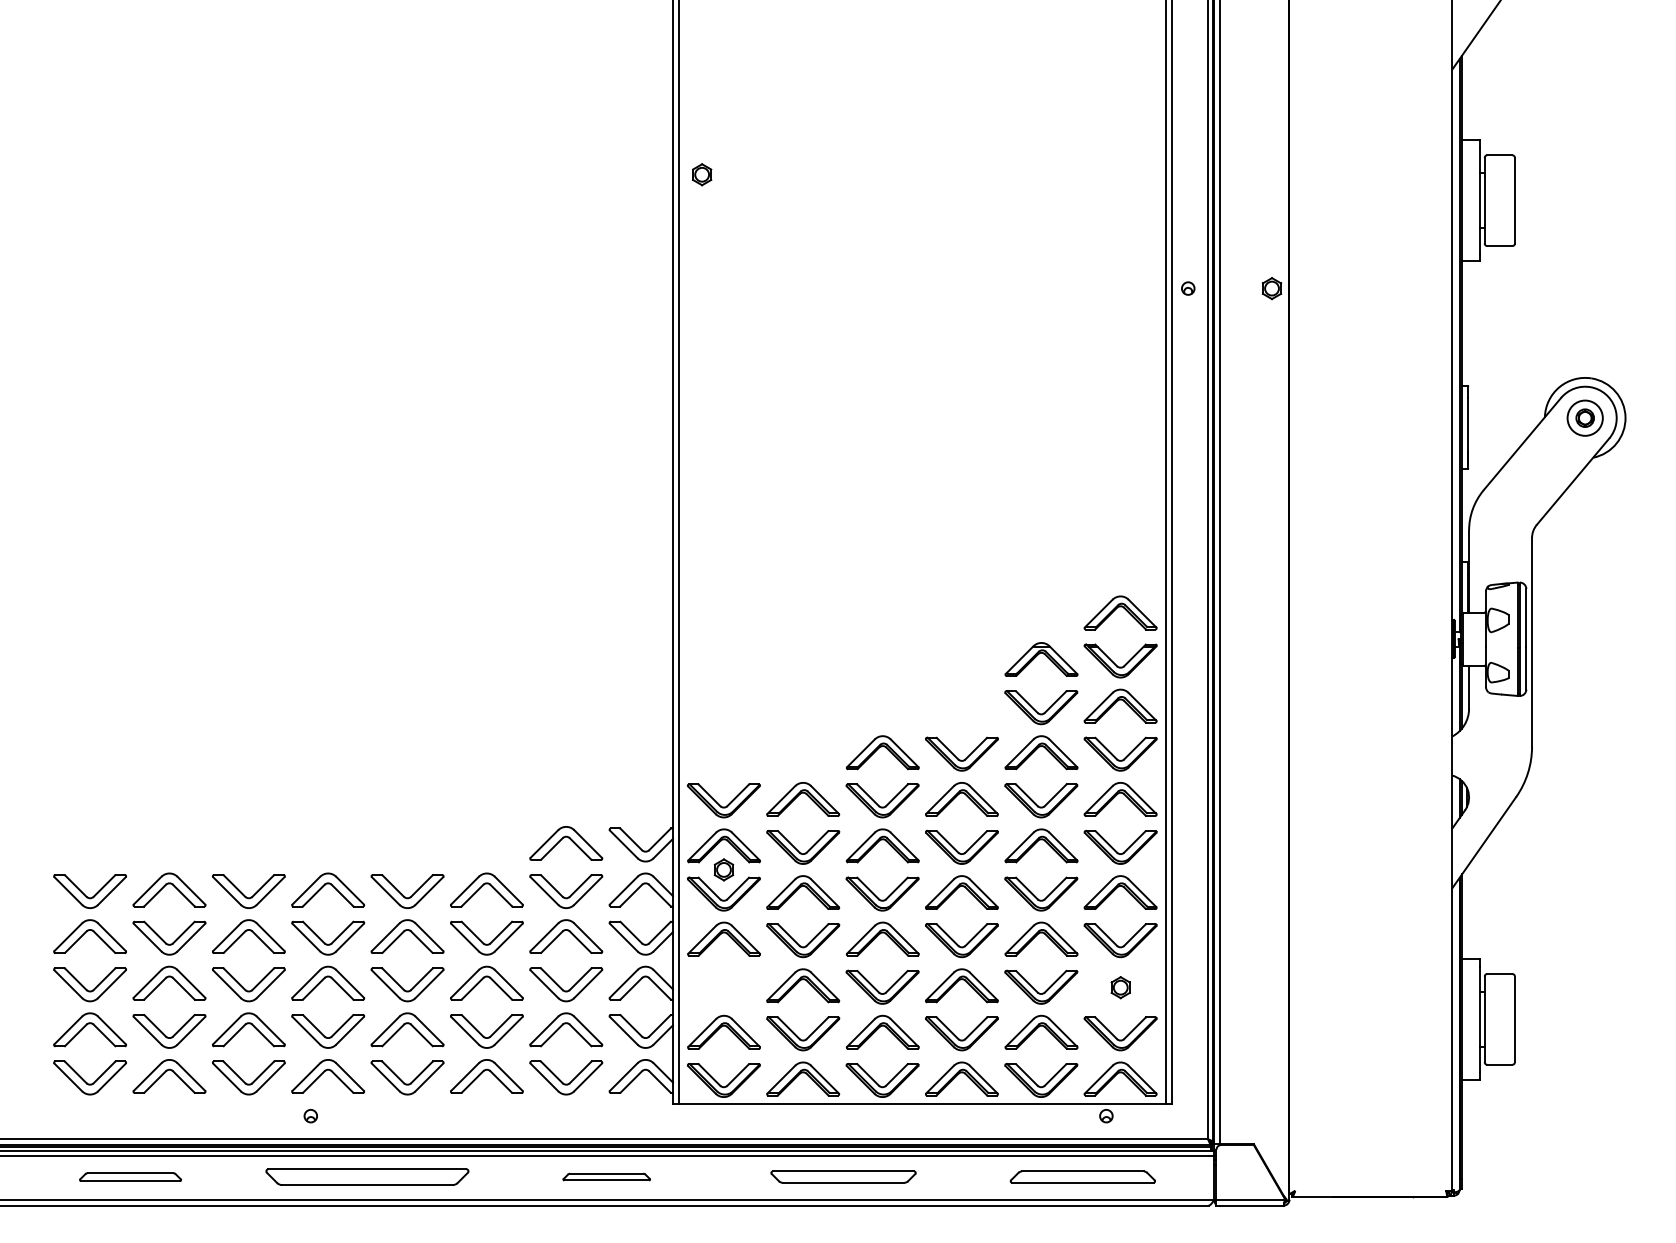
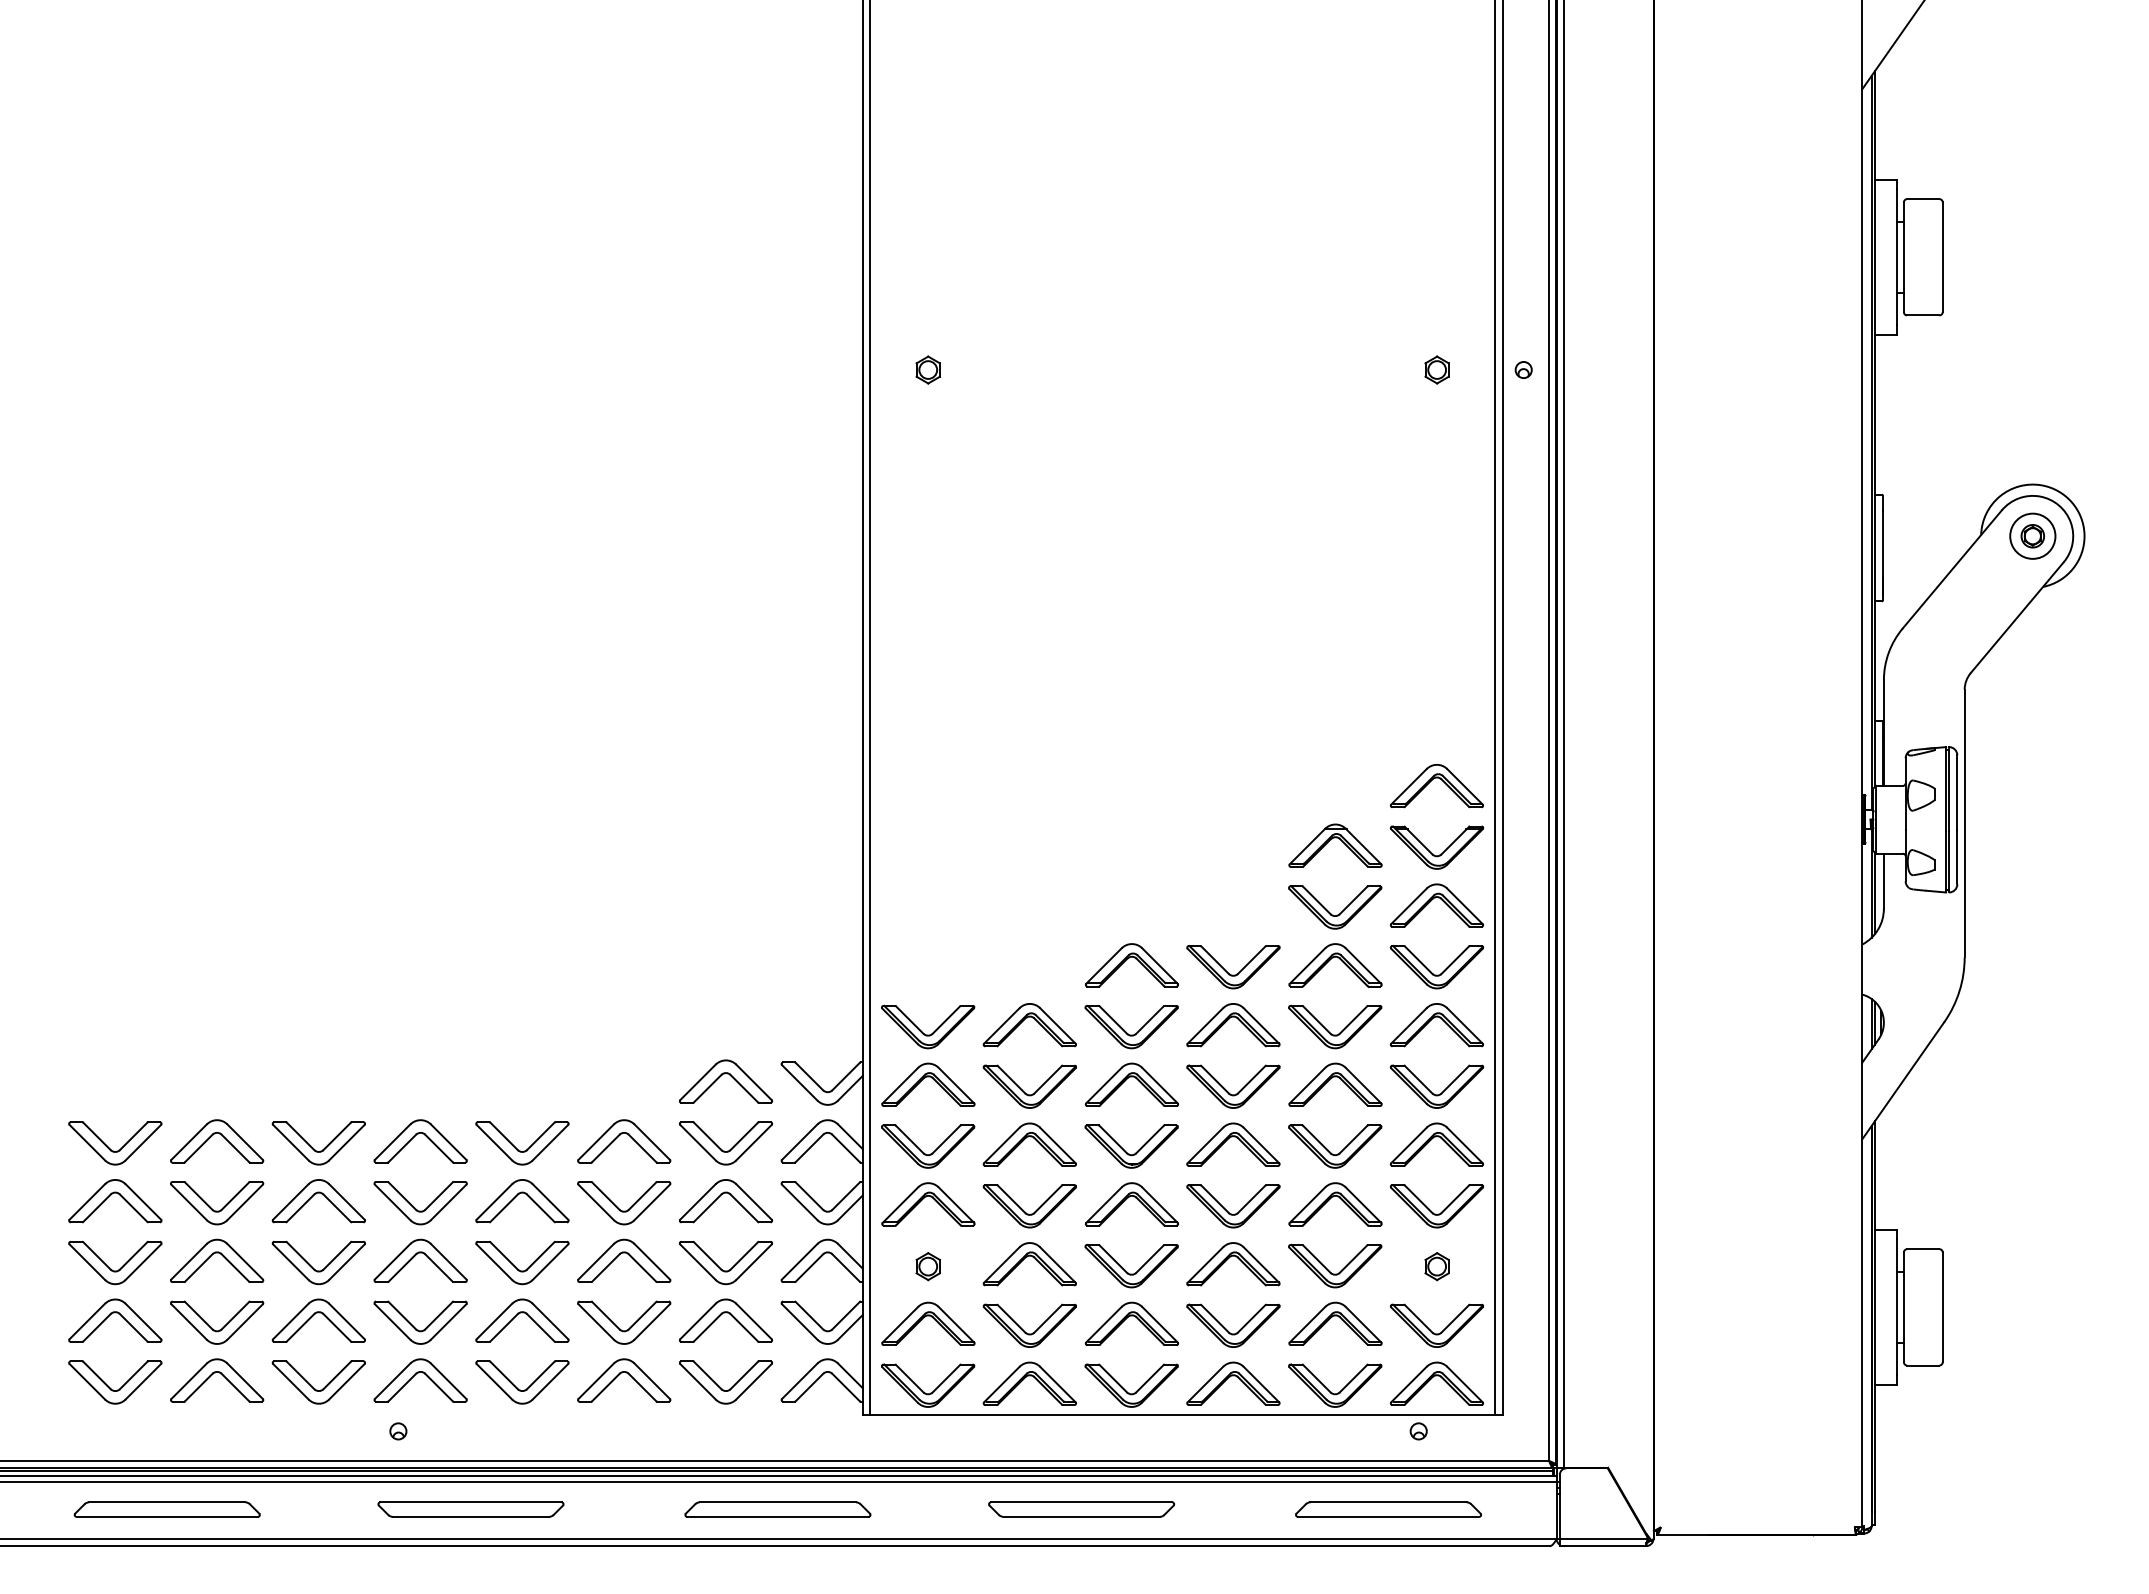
part: (701, 174) -> (927, 369), moved
part: (1271, 288) -> (1436, 369), moved
part: (723, 869) -> (927, 1266), moved
part: (130, 1177) -> (166, 1509), size x1.43
part: (367, 1177) -> (470, 1509), size x0.71
part: (606, 1177) -> (777, 1509), size x1.67

